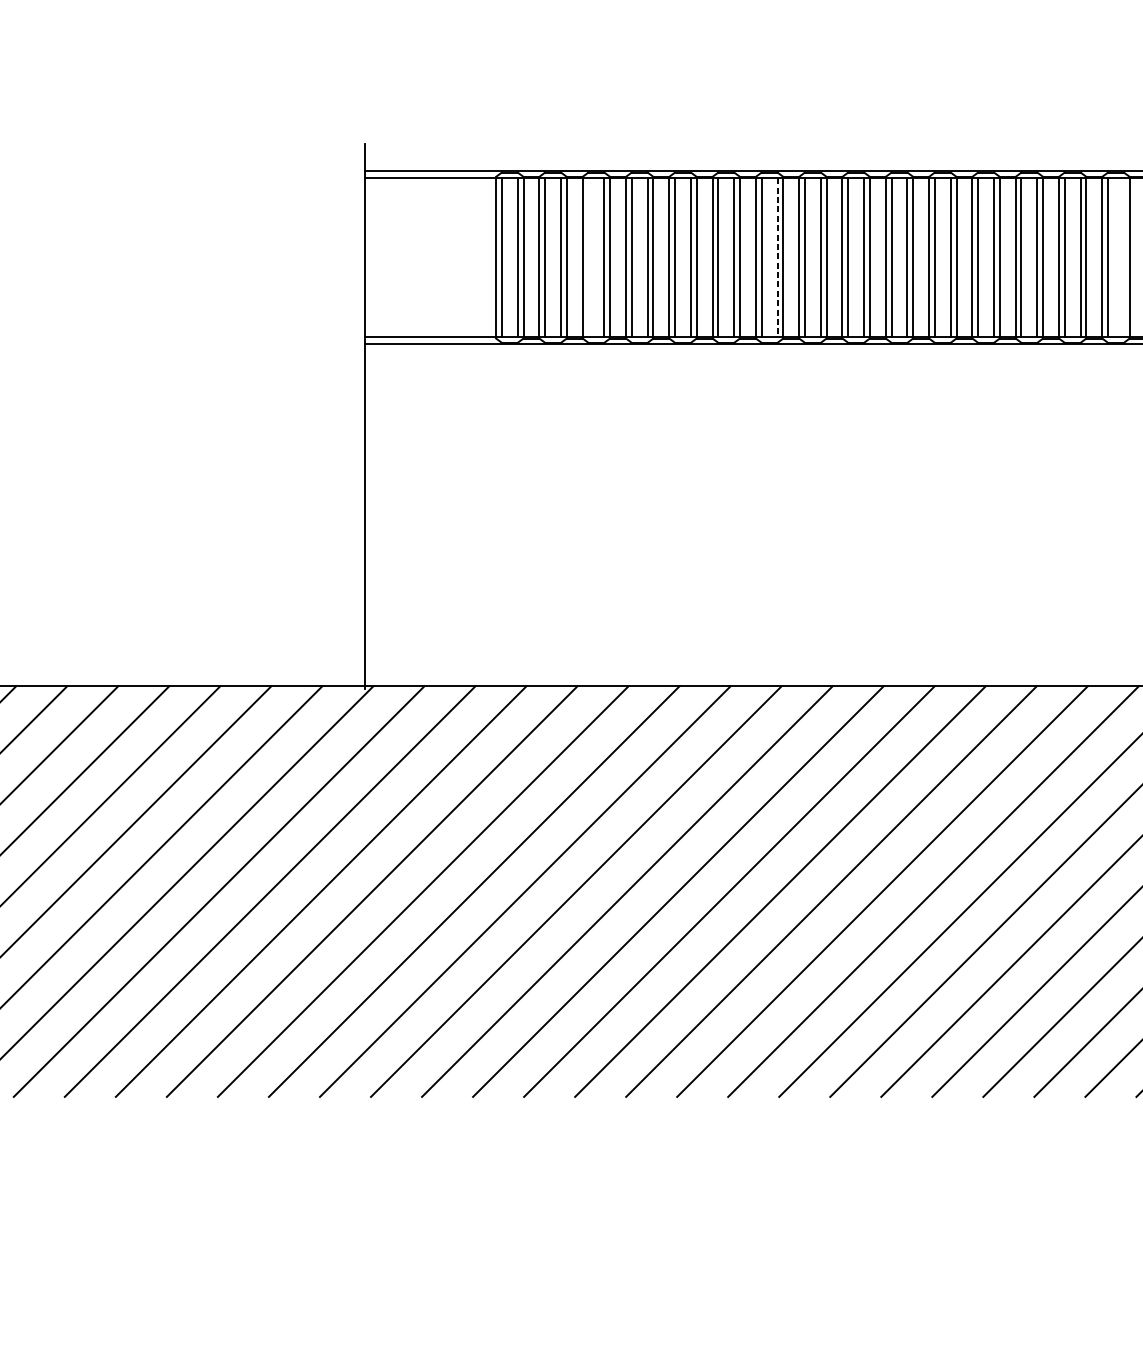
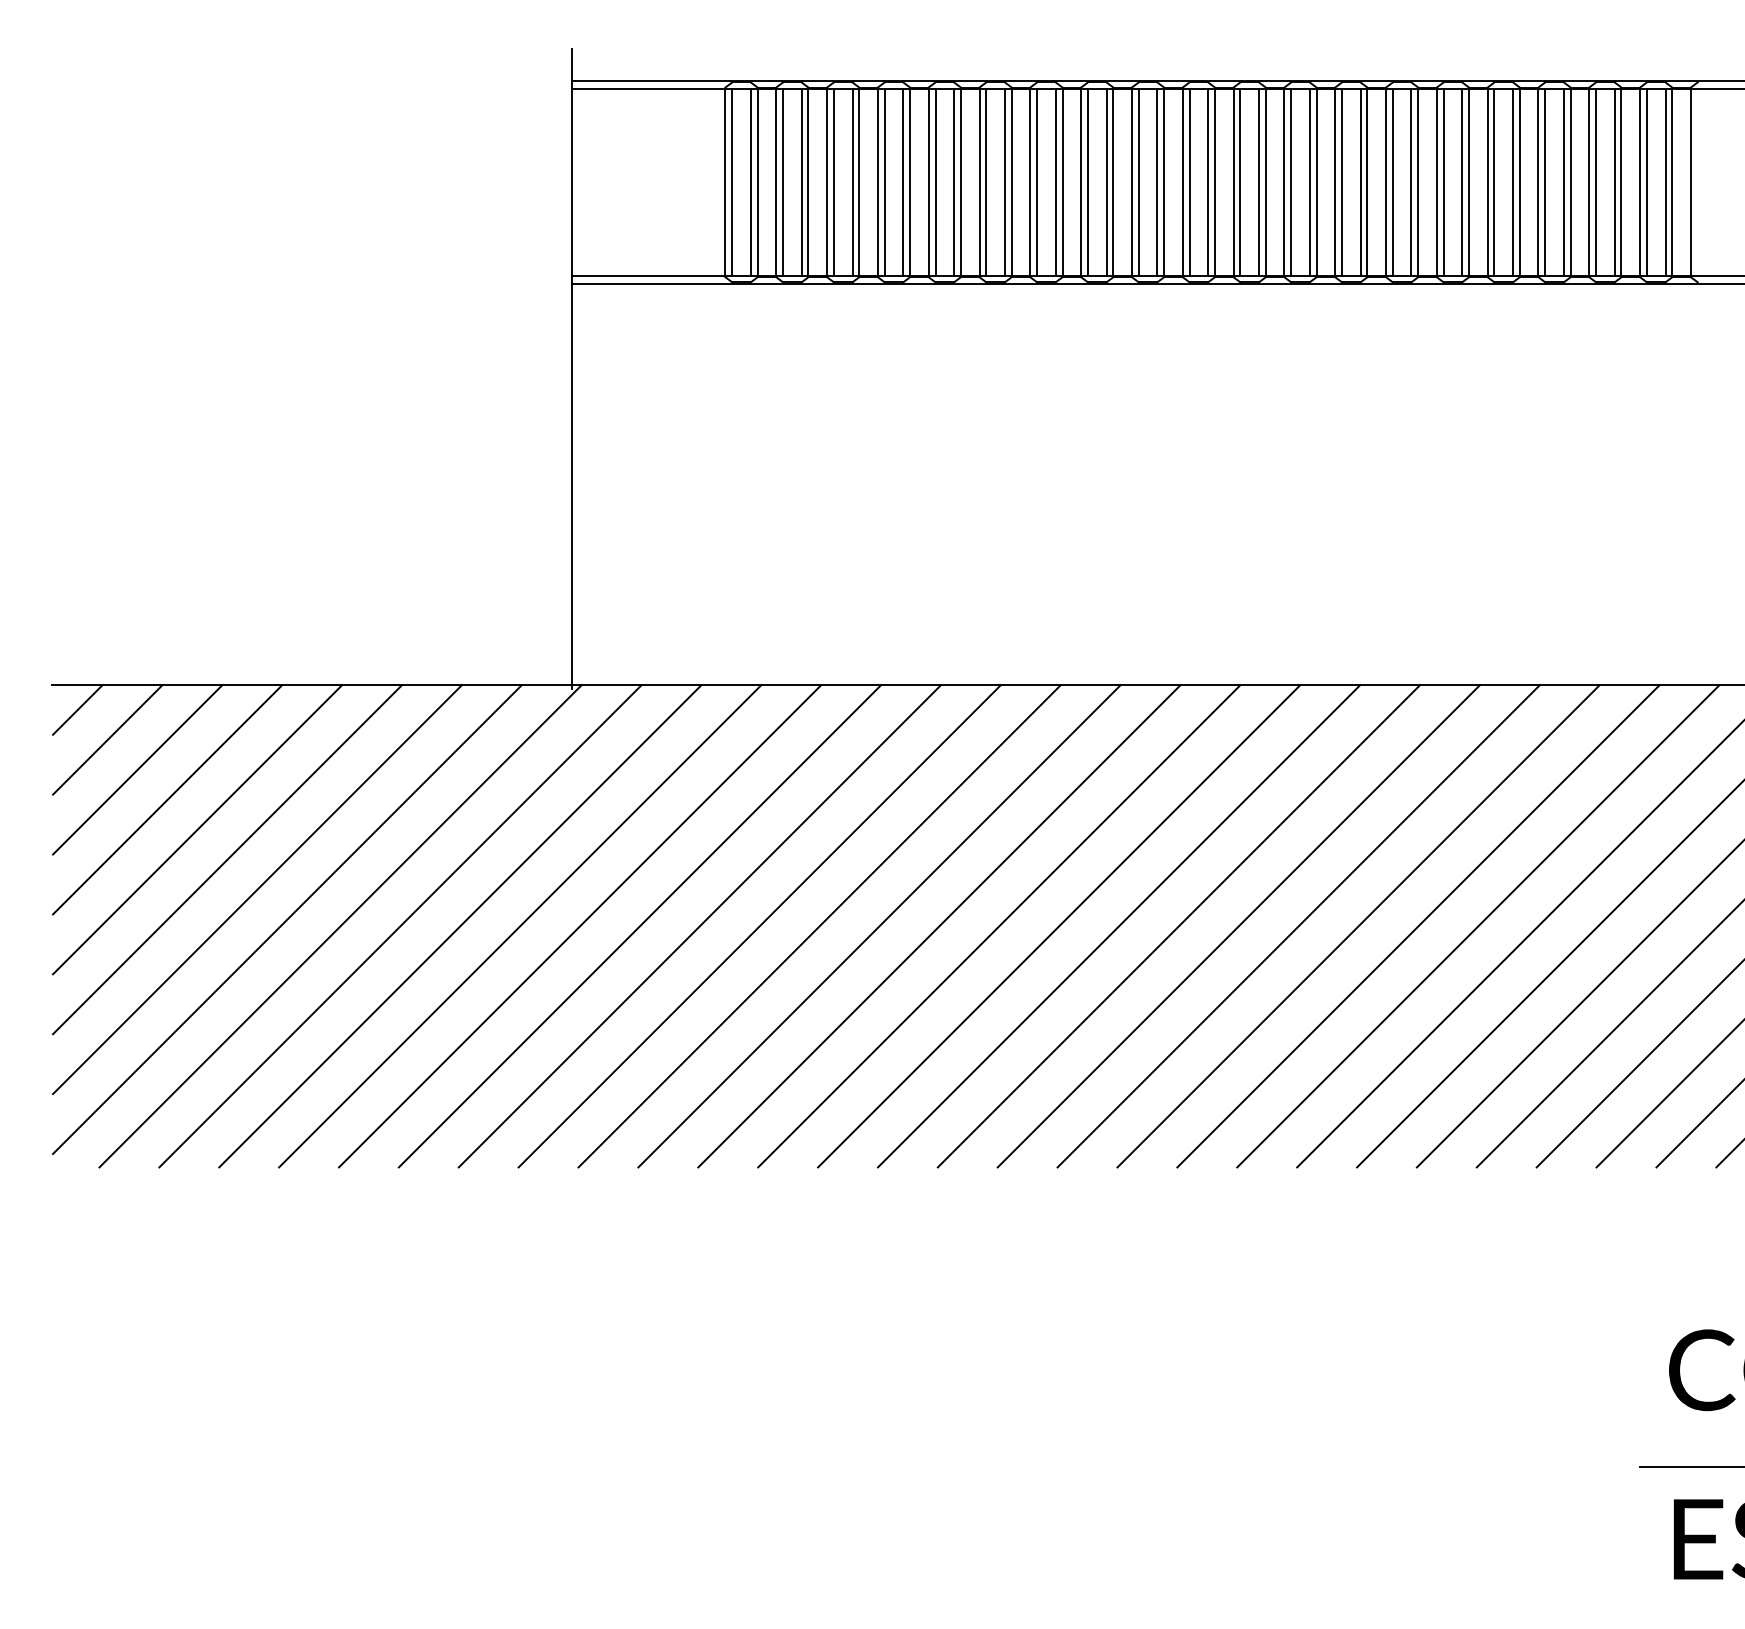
line: (588, 257) -> (833, 182), added
line: (777, 257) -> (1055, 182), dashed -> solid
line: (1124, 257) -> (1462, 182), added

